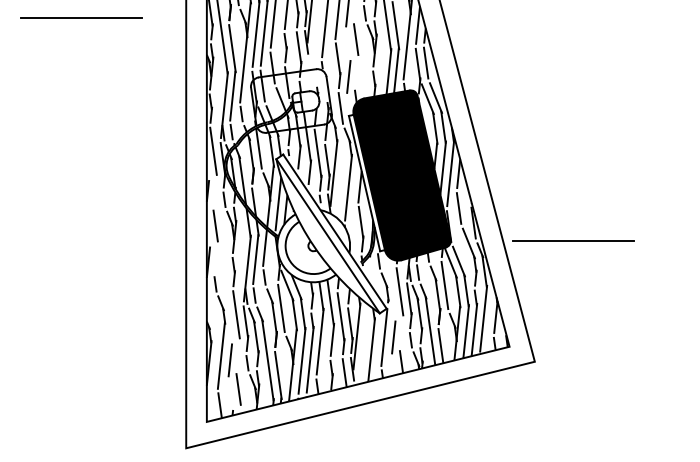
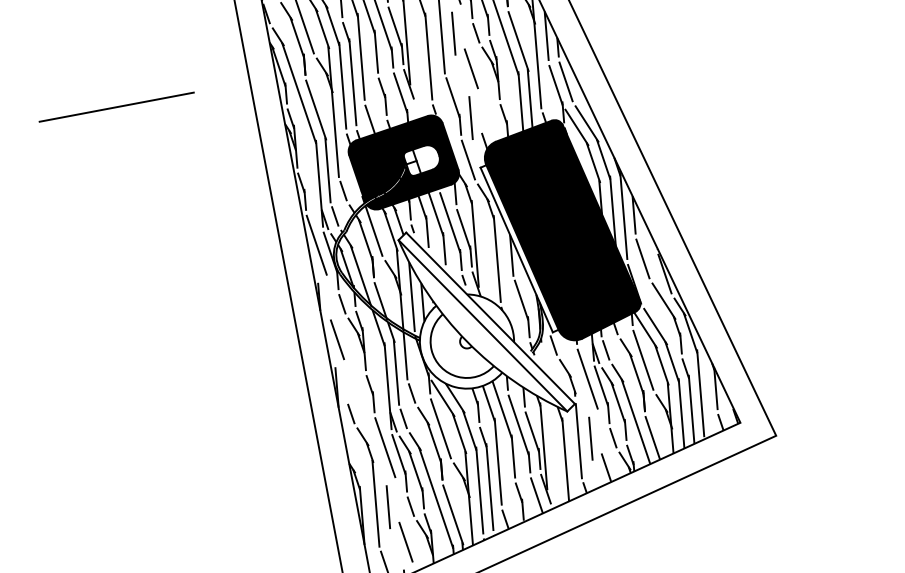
fill: (290, 100) -> (402, 162), added
line: (573, 240) -> (796, 272), removed

